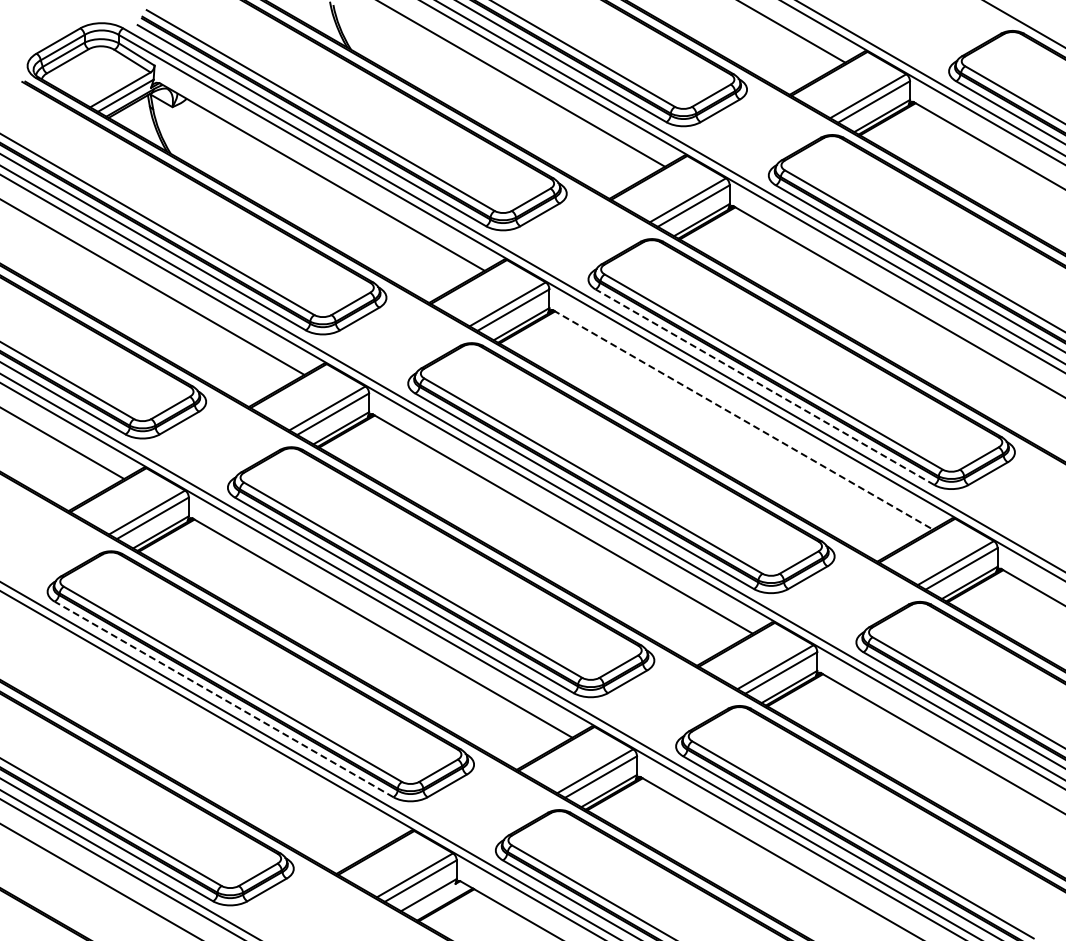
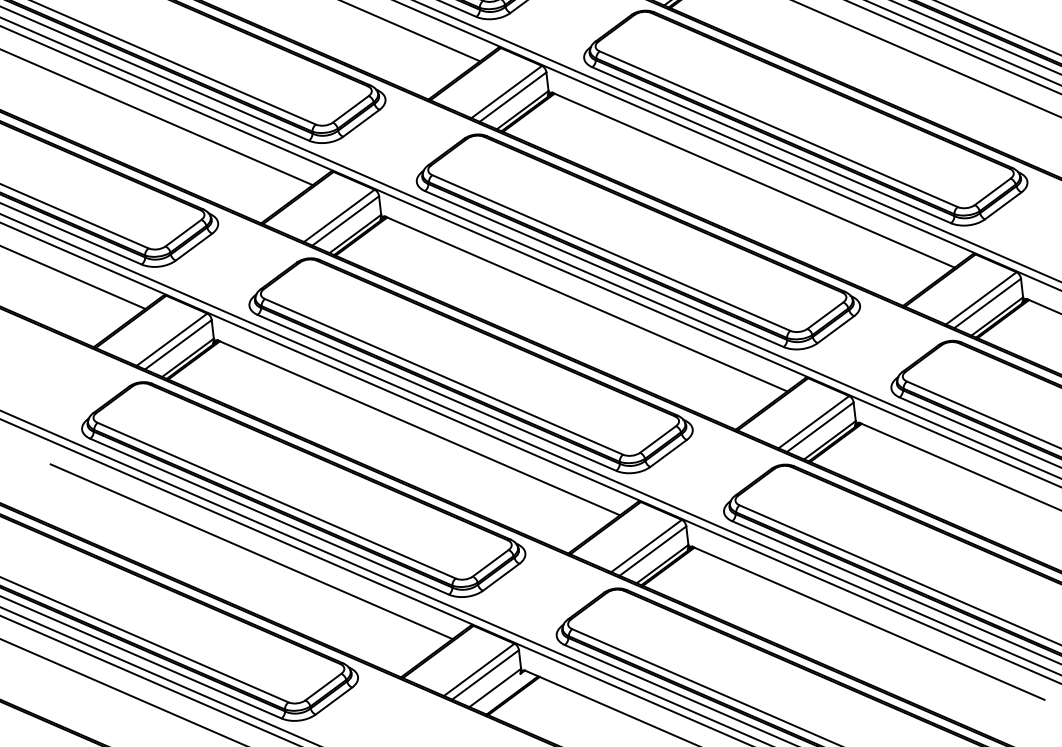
line: (764, 387) -> (771, 145), dashed -> solid
line: (743, 420) -> (754, 180), dashed -> solid
line: (224, 699) -> (270, 516), dashed -> solid
line: (202, 731) -> (251, 550), added

